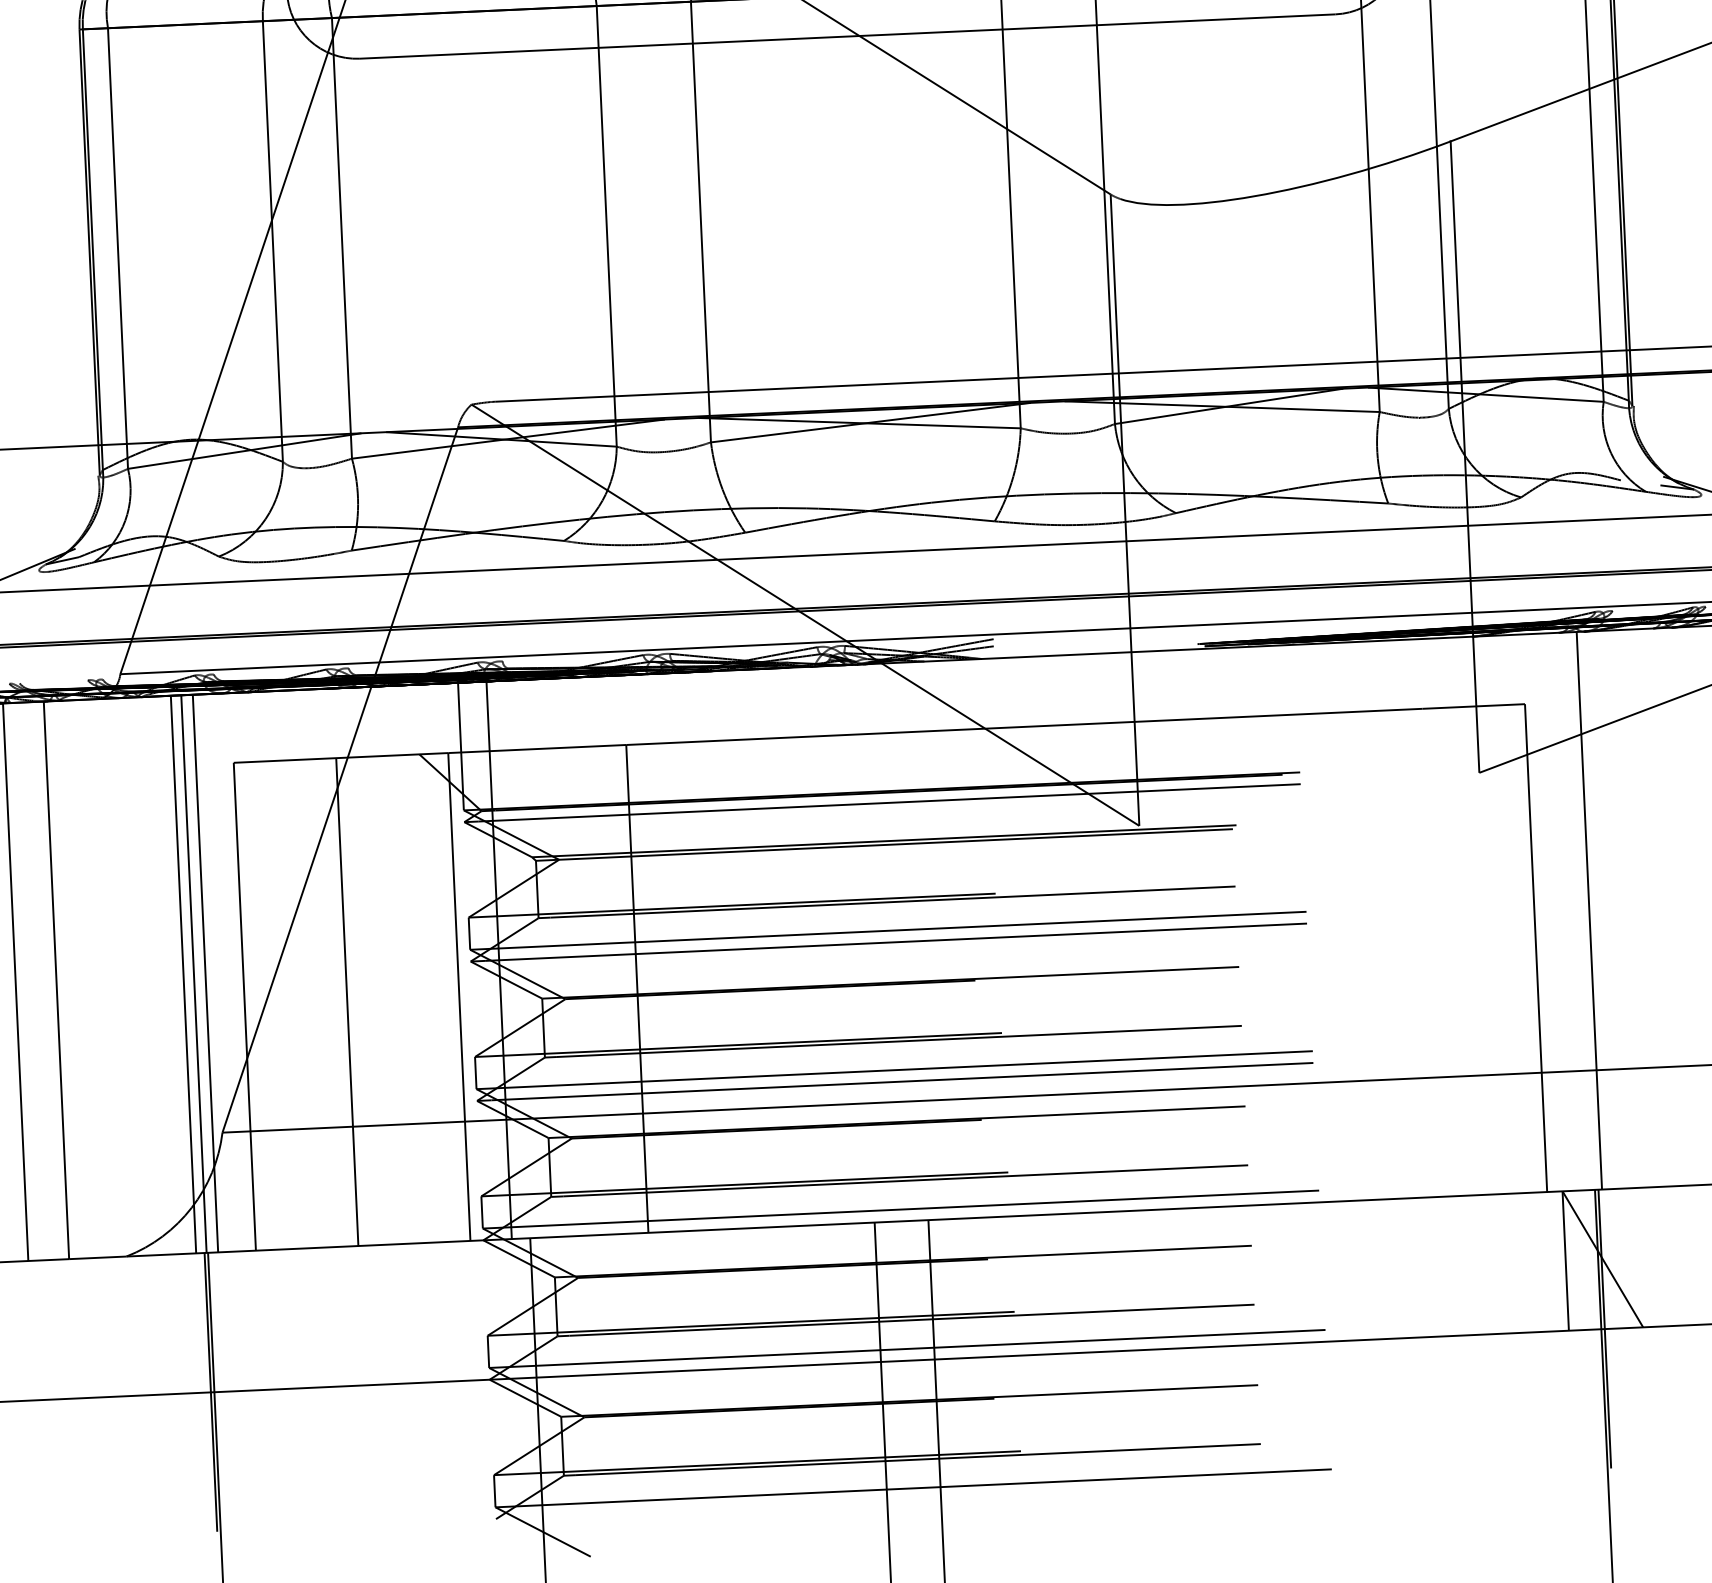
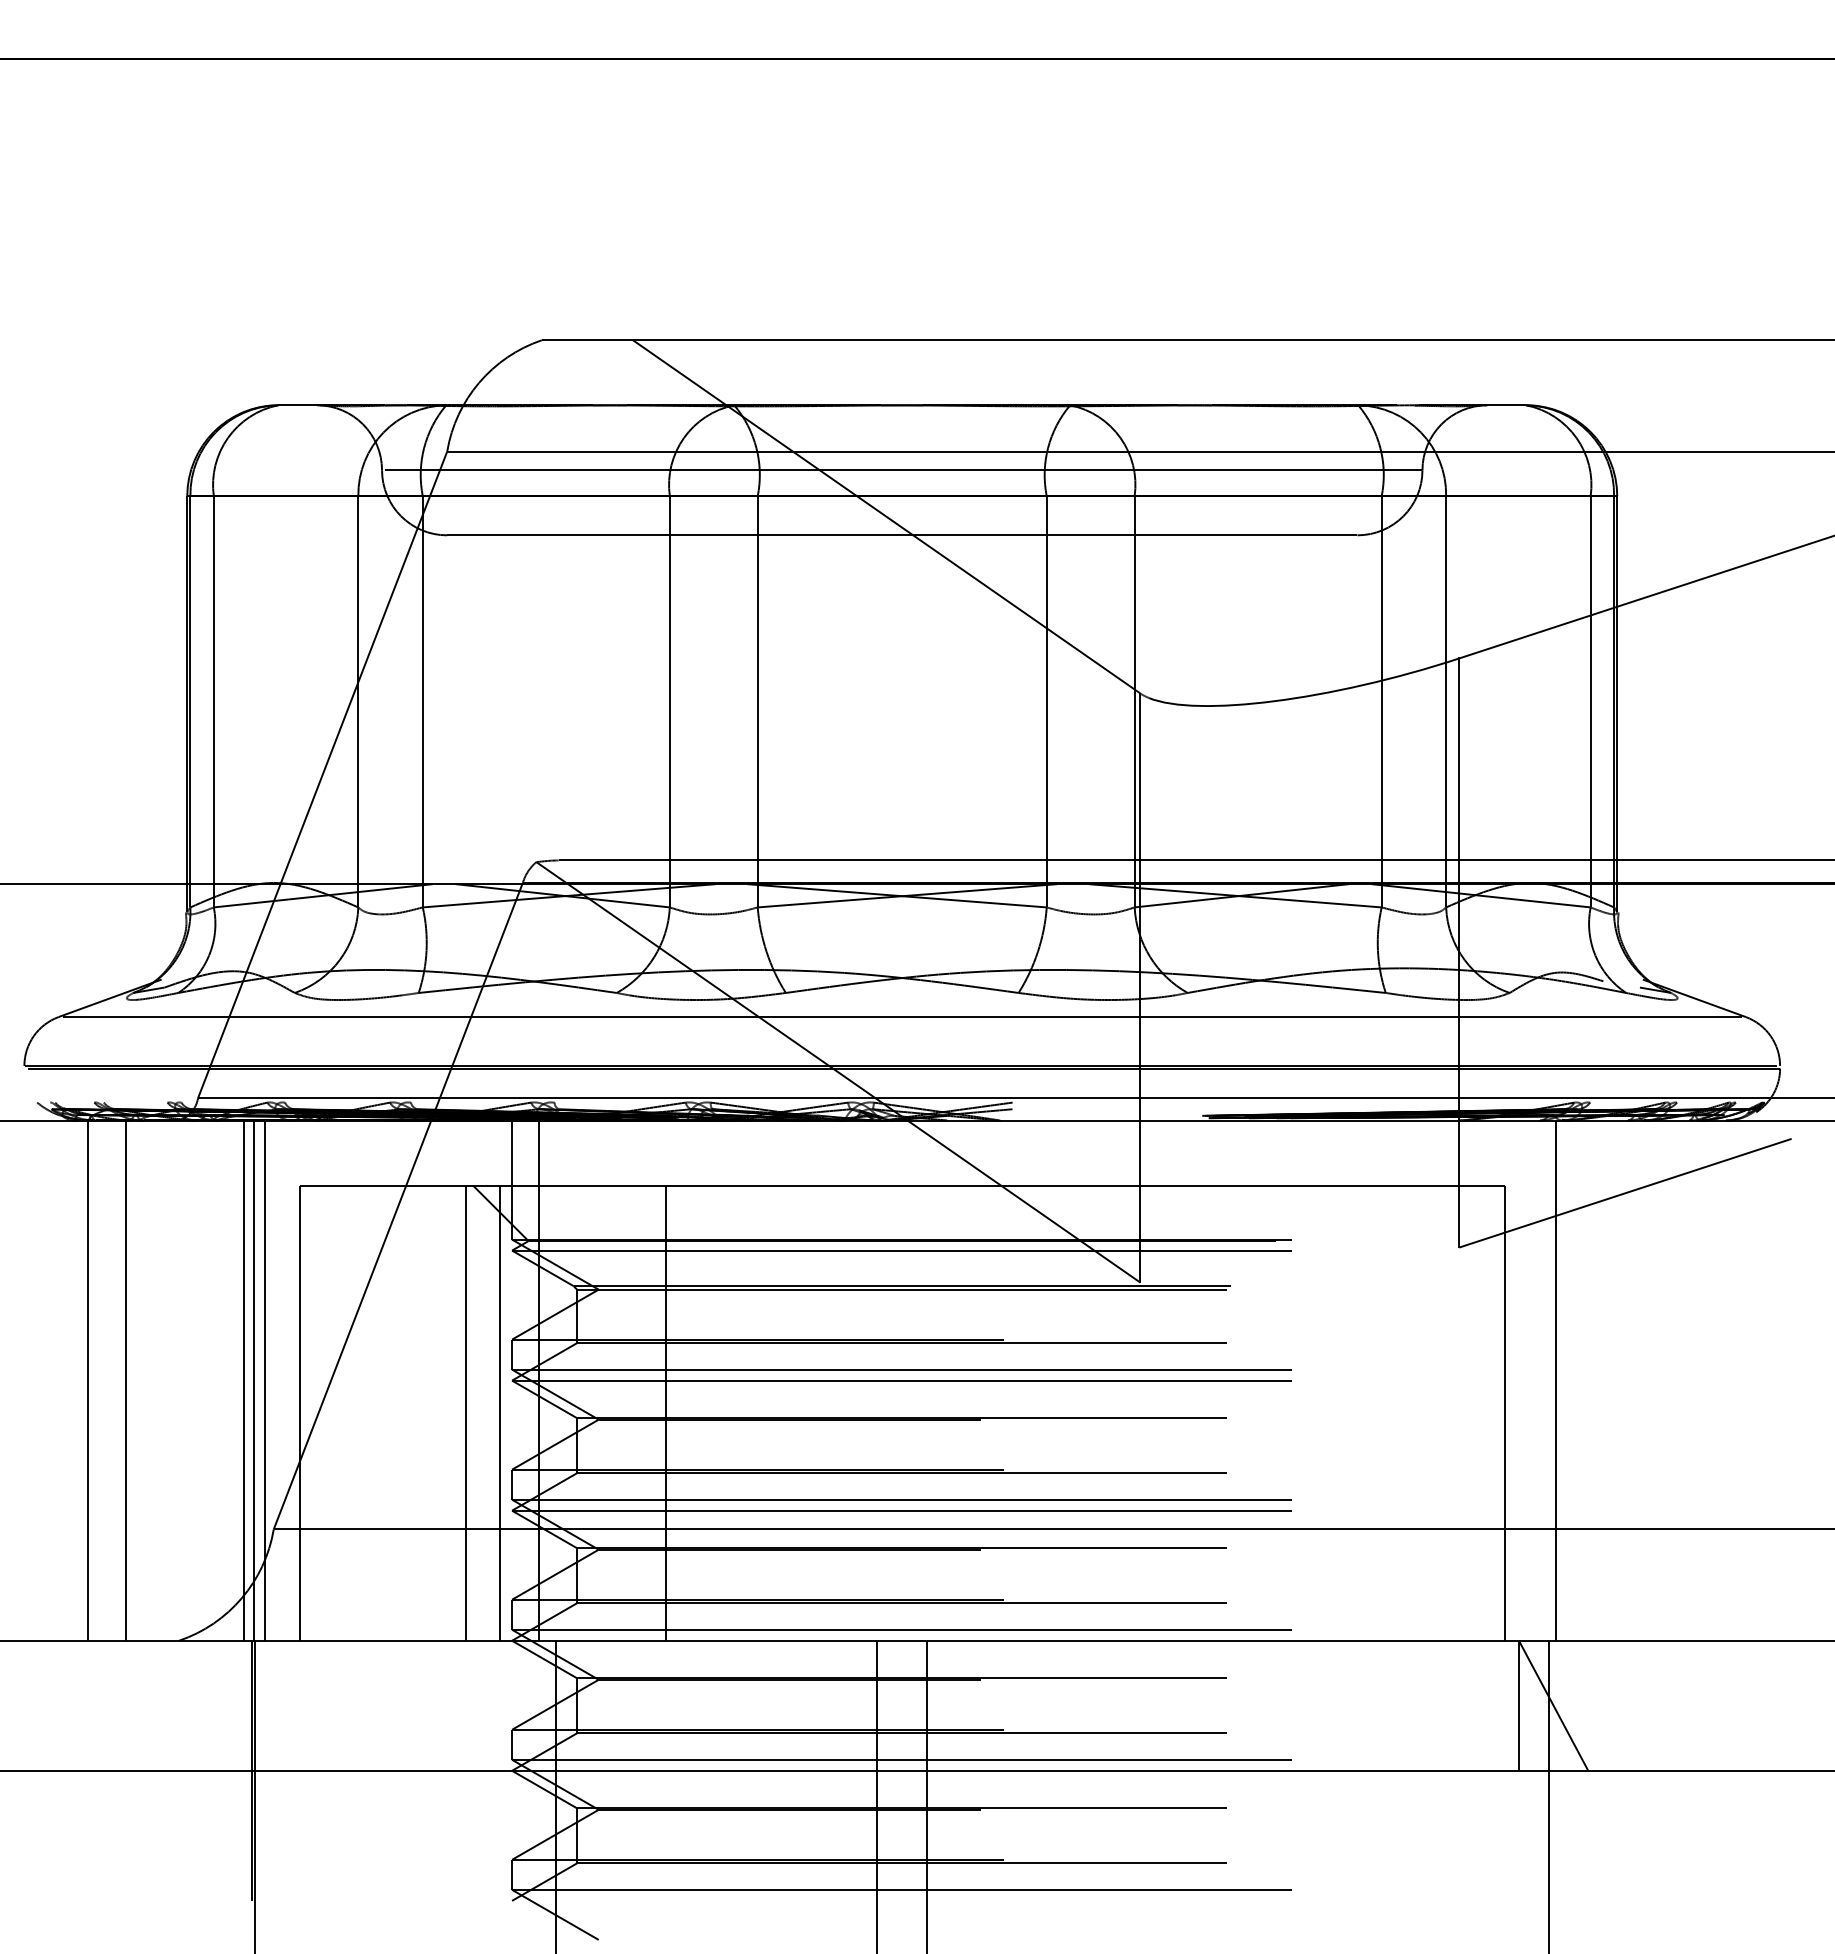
line: (347, 1001) -> (466, 1412), moved
line: (1604, 1328) -> (1552, 1770), removed

